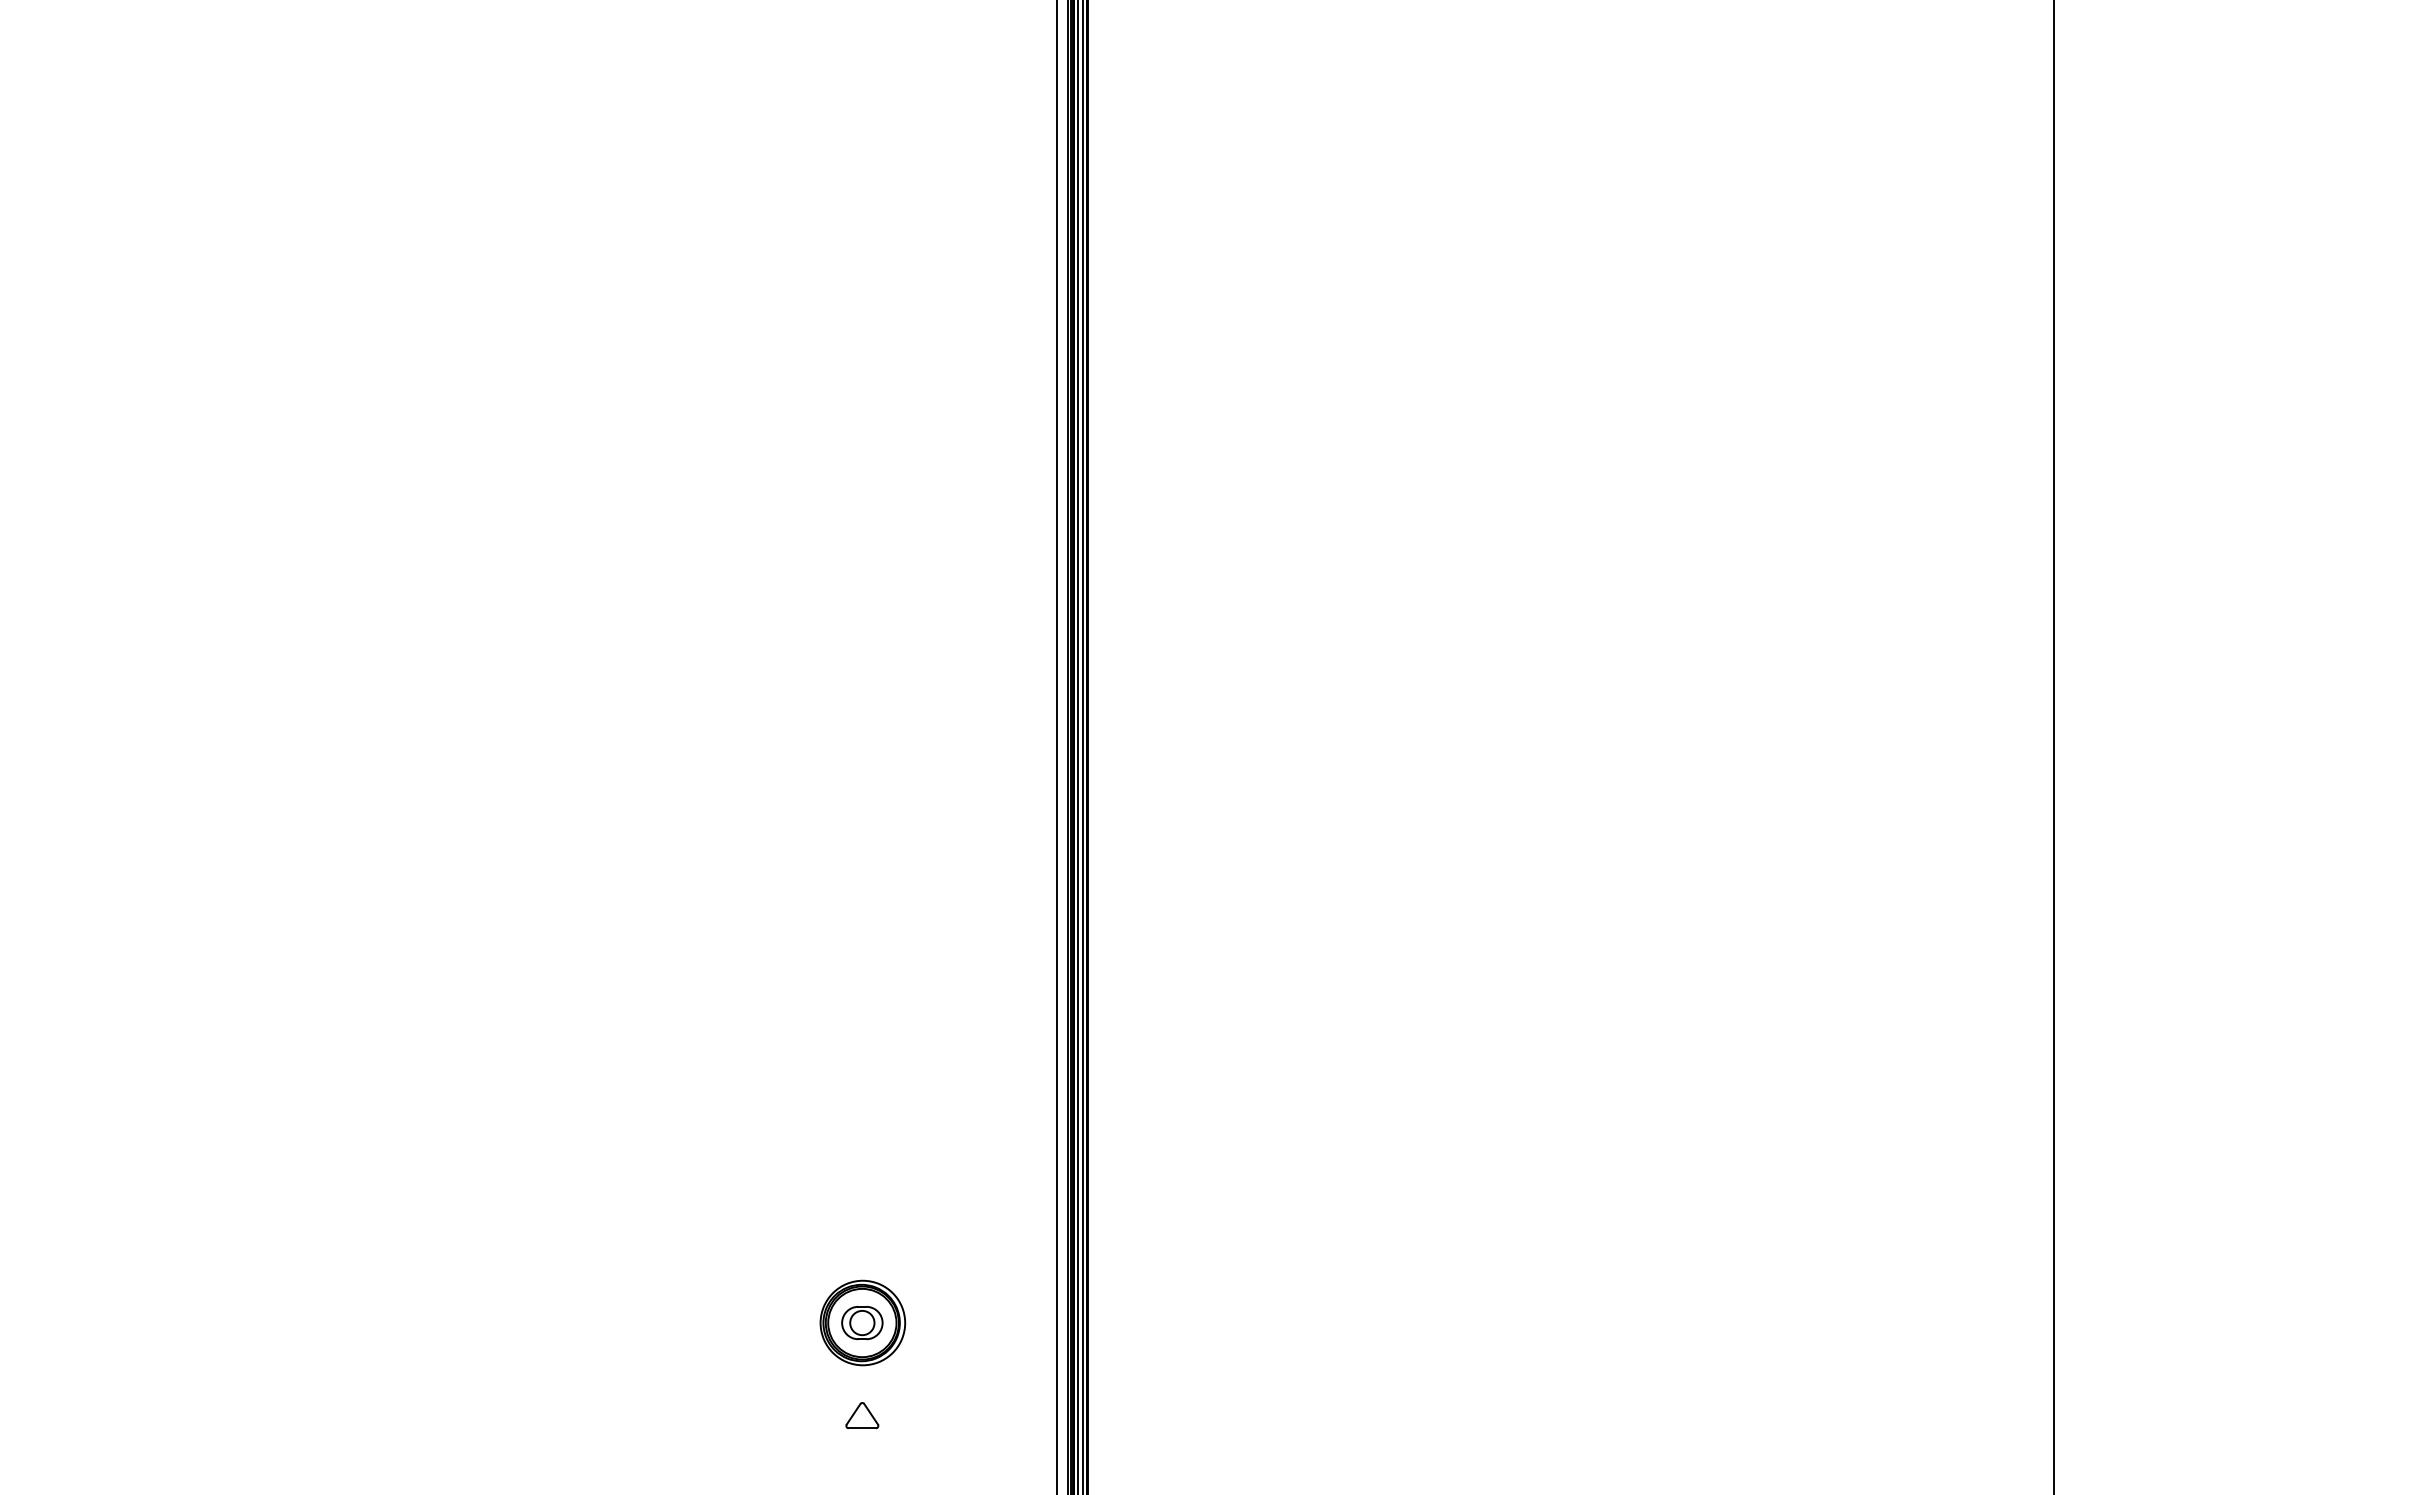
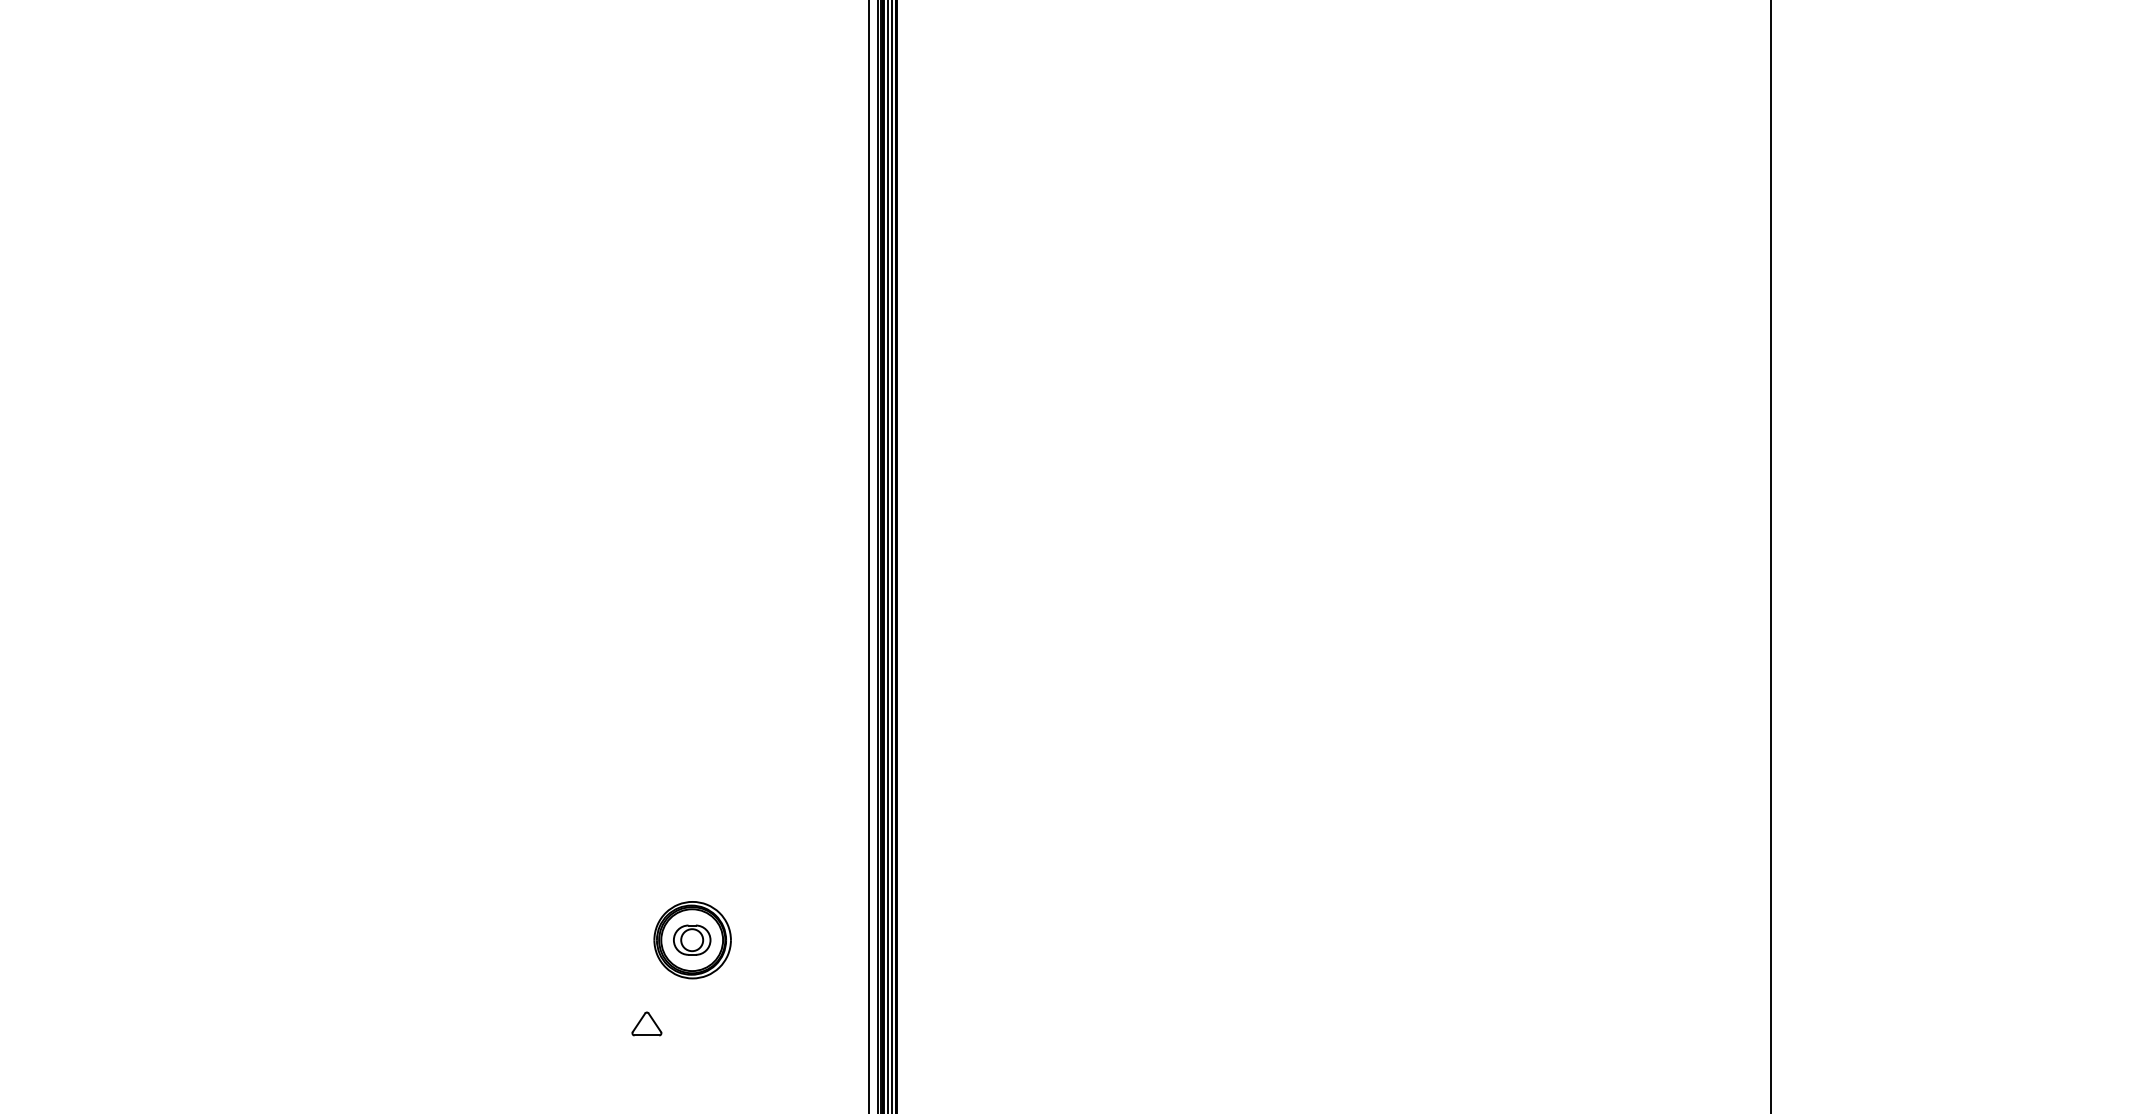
part: (862, 1415) -> (647, 1023), moved

